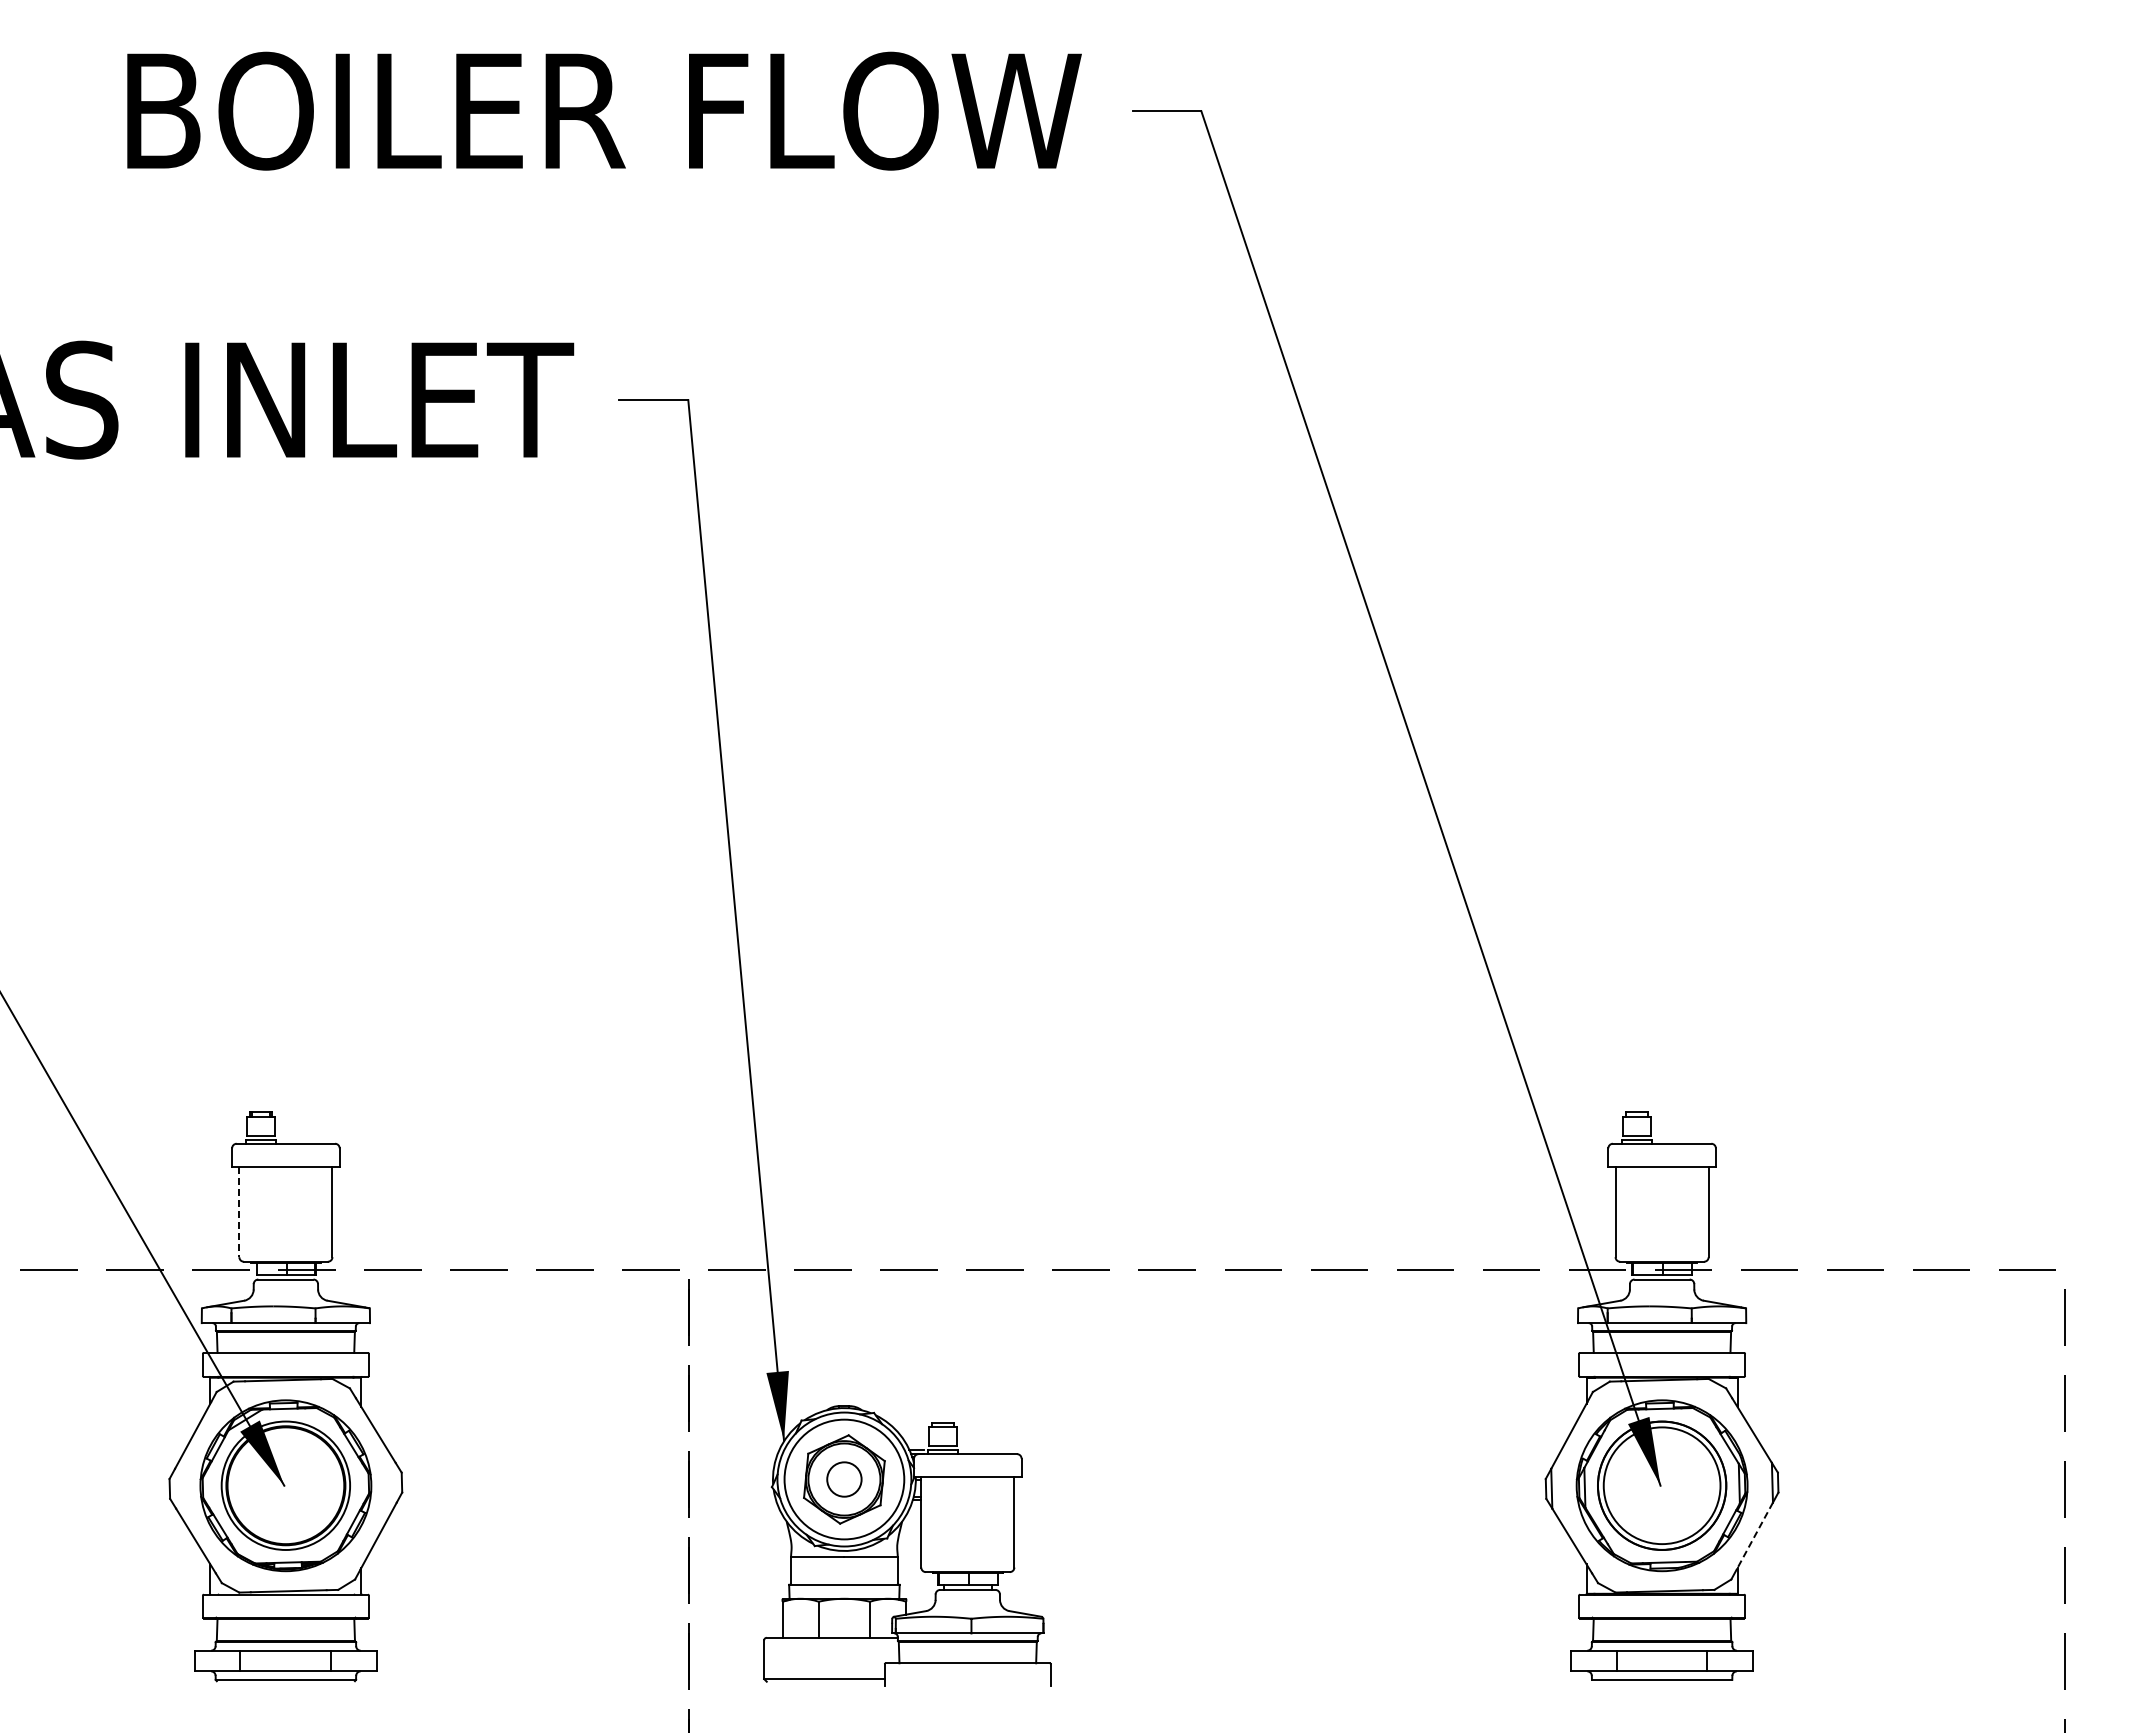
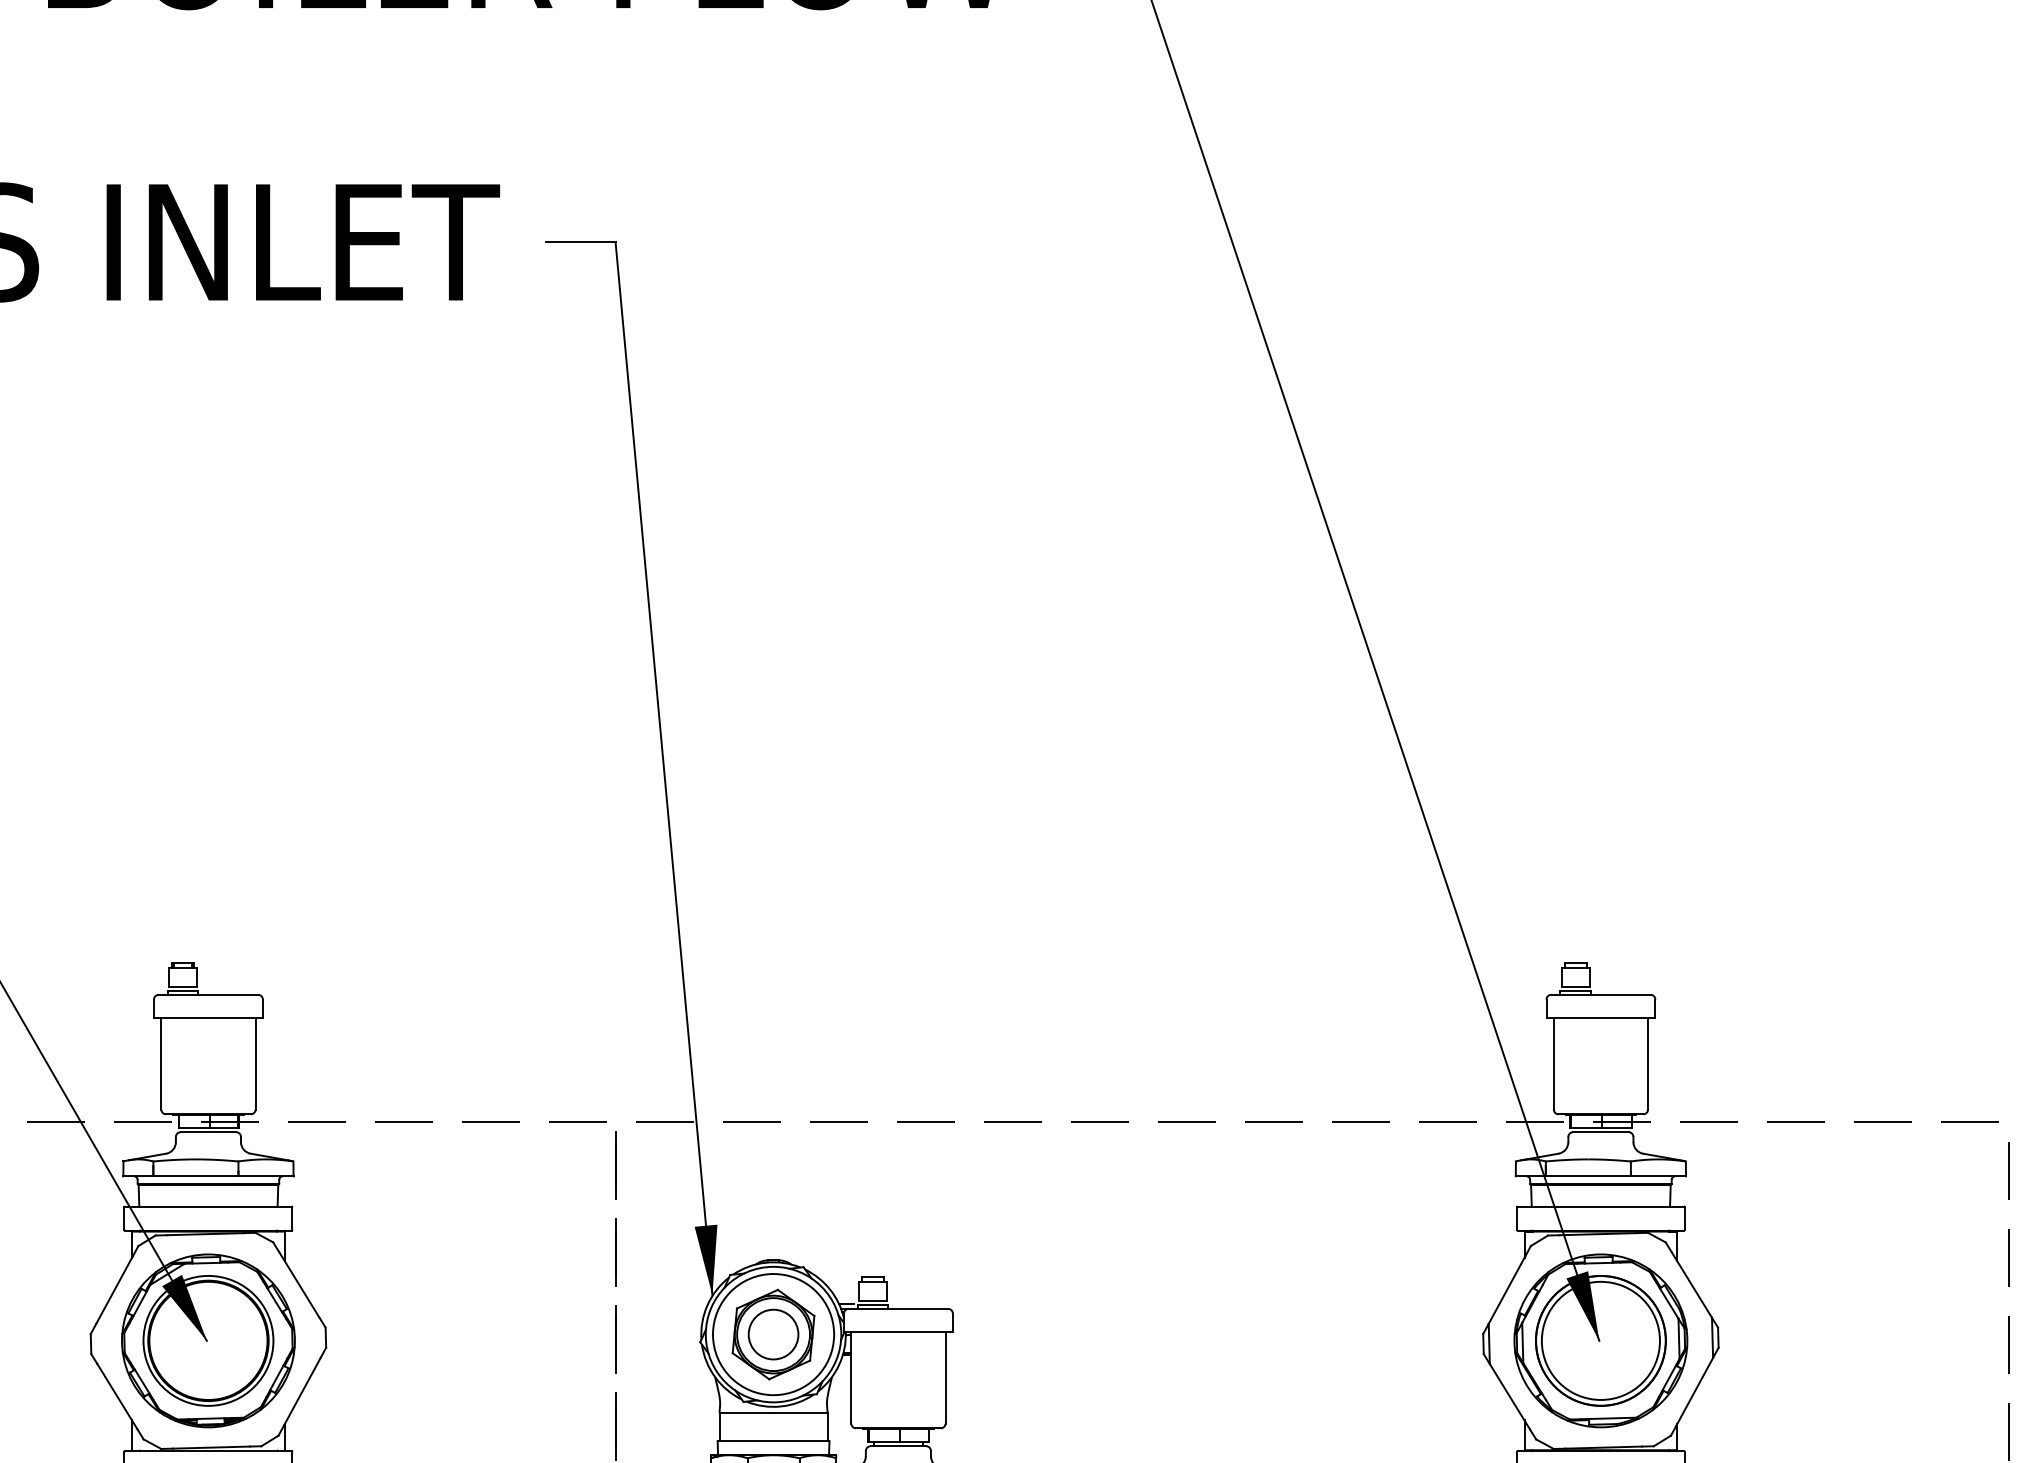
line: (239, 1212) -> (161, 1064), dashed -> solid
circle: (843, 1479) -> (772, 1334), size x1.43
line: (1754, 1536) -> (1694, 1392), dashed -> solid

